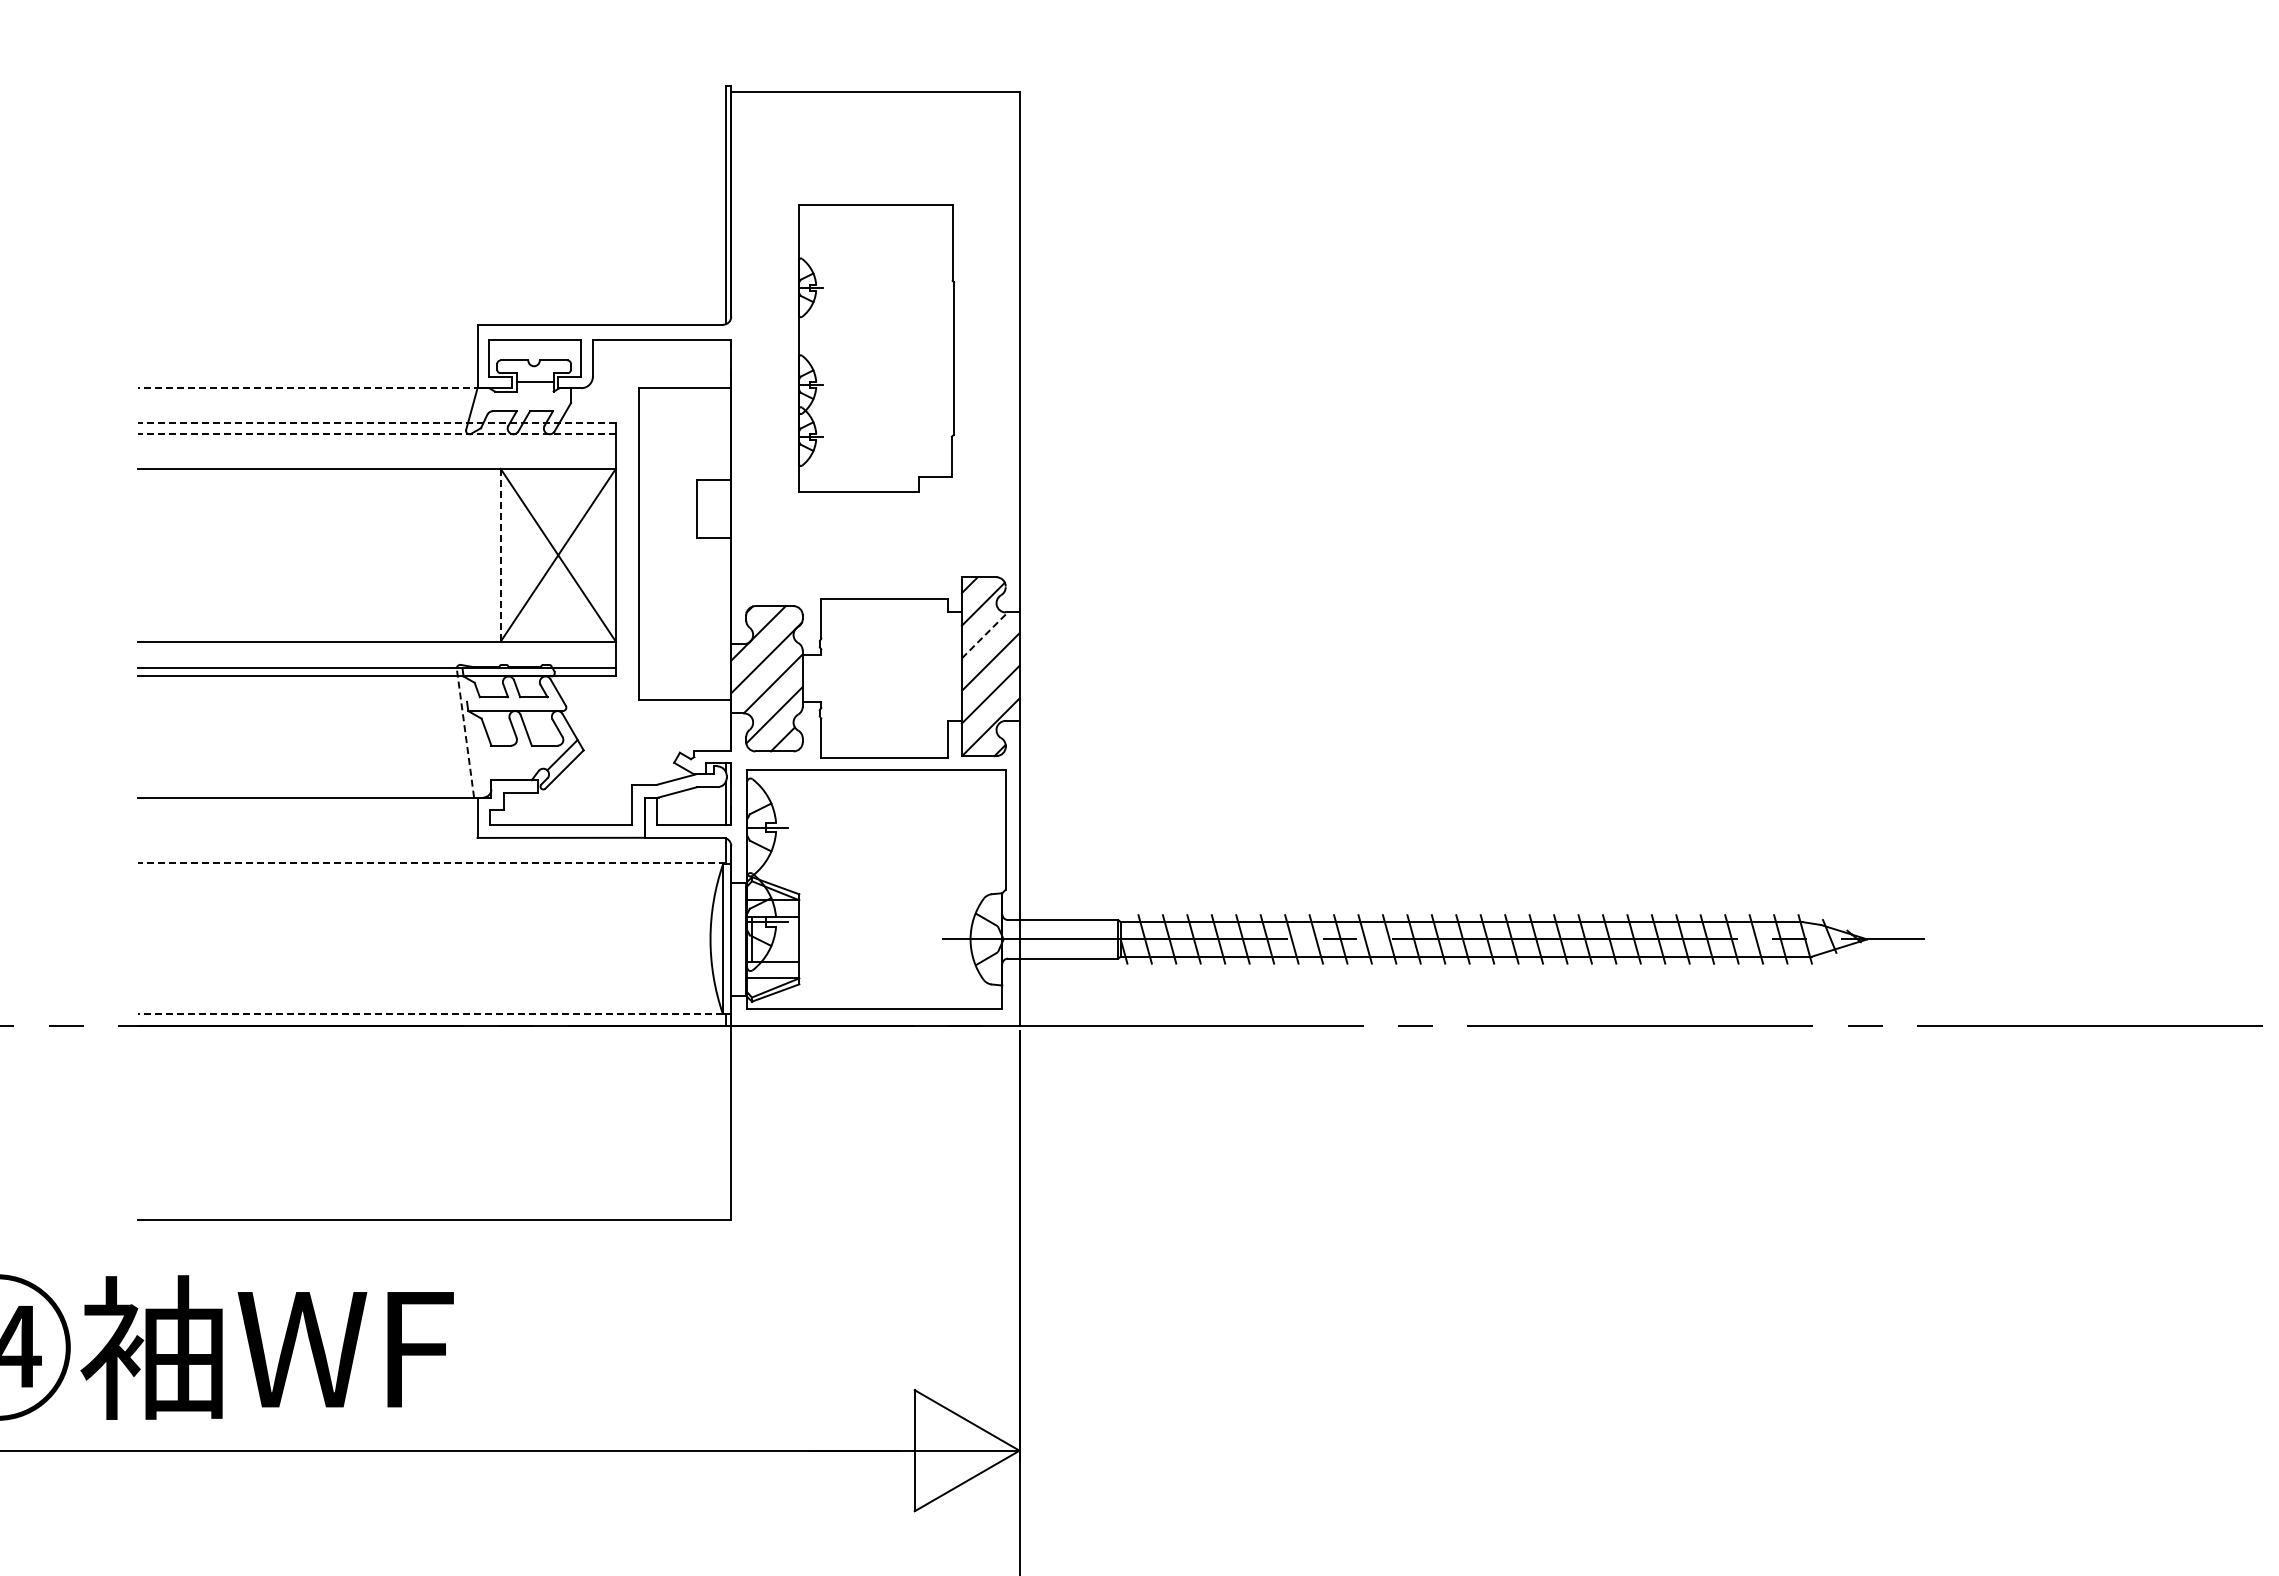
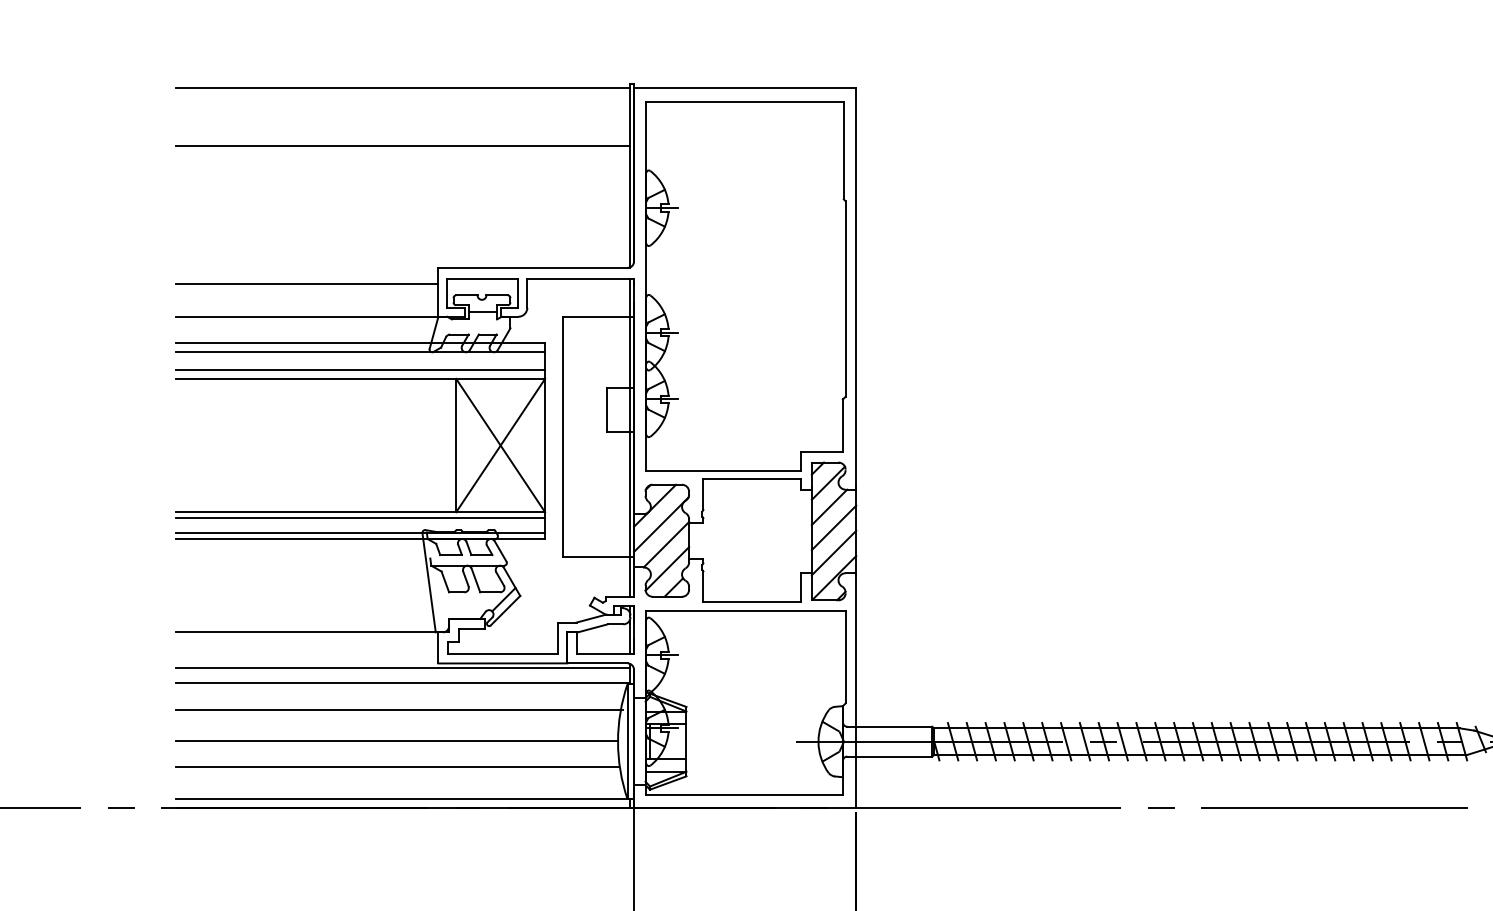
line: (431, 91) -> (402, 88), added
line: (431, 166) -> (402, 145), added
line: (307, 345) -> (307, 283), added
part: (876, 348) -> (745, 286), size x1.67
line: (309, 388) -> (308, 317), dashed -> solid
line: (376, 422) -> (360, 343), dashed -> solid
line: (376, 434) -> (360, 352), dashed -> solid
line: (376, 457) -> (360, 370), added
line: (725, 545) -> (629, 438), added
line: (500, 555) -> (456, 445), dashed -> solid
line: (985, 635) -> (830, 507), dashed -> solid
line: (376, 649) -> (360, 518), added
line: (465, 733) -> (429, 582), dashed -> solid
line: (431, 843) -> (402, 667), added
line: (431, 863) -> (402, 683), dashed -> solid
line: (426, 897) -> (399, 709), added
line: (423, 938) -> (396, 741), added
line: (424, 972) -> (397, 767), added
line: (430, 1014) -> (402, 799), dashed -> solid

